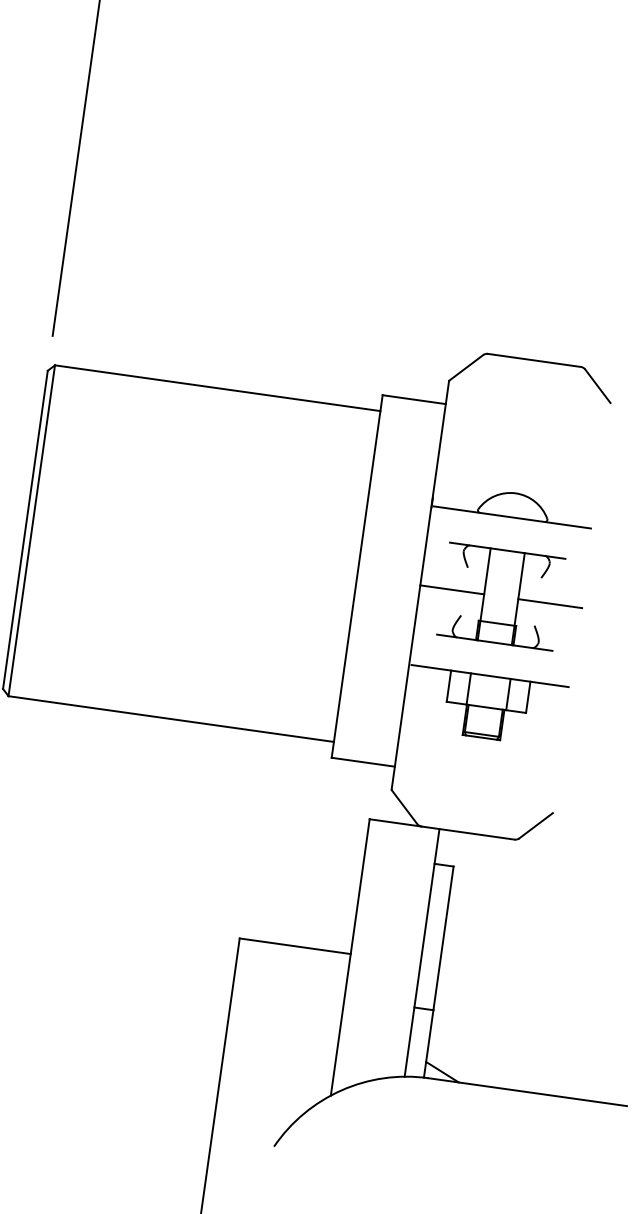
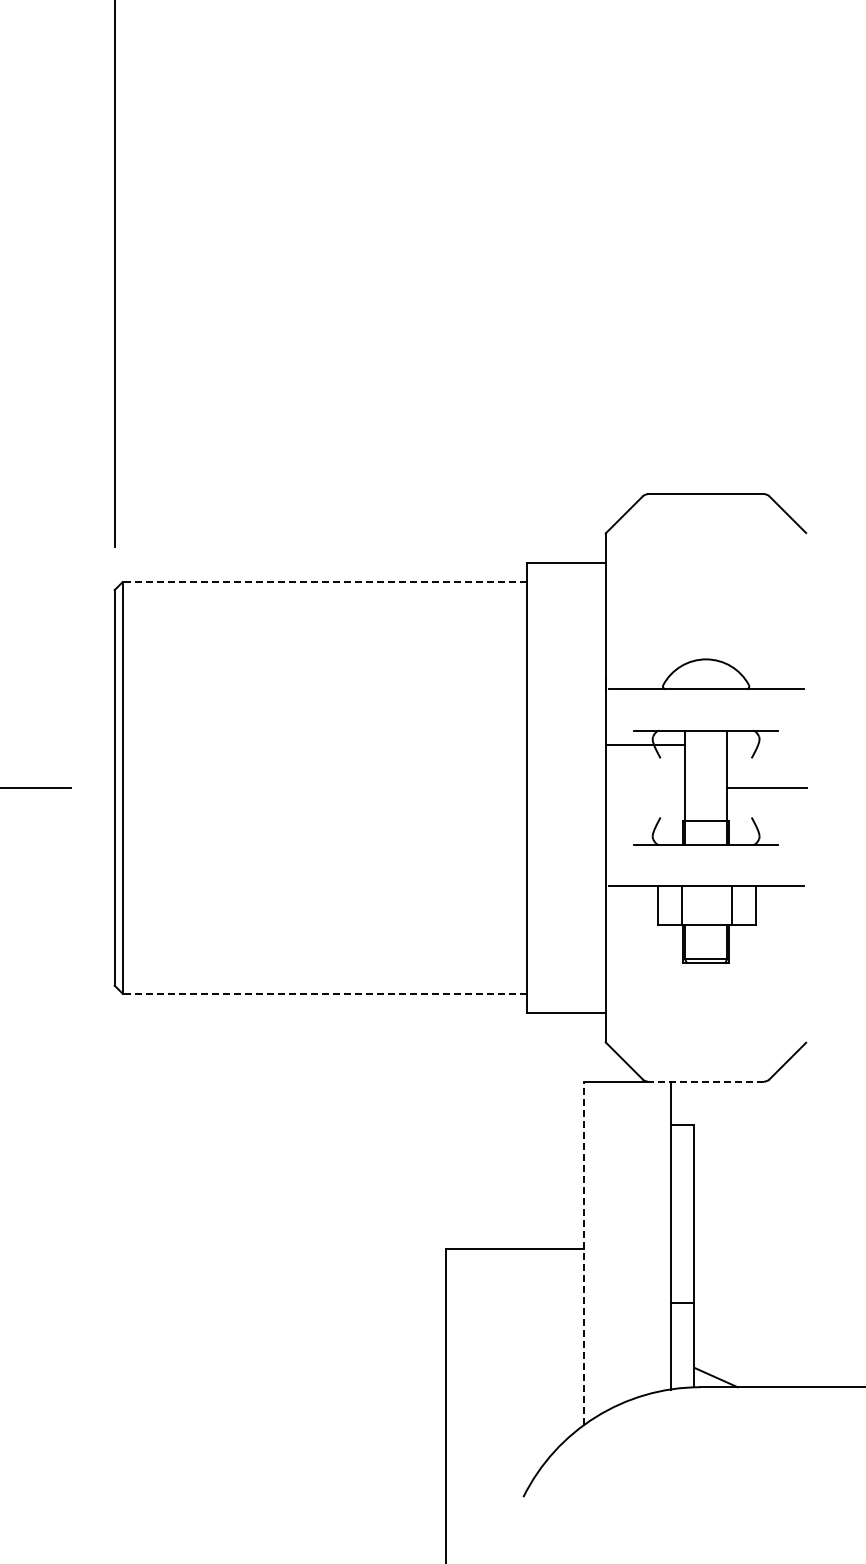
line: (217, 388) -> (324, 582), solid -> dashed
line: (451, 589) -> (644, 744), moved
line: (170, 719) -> (324, 993), solid -> dashed
line: (468, 832) -> (706, 1081), solid -> dashed
line: (349, 957) -> (583, 1253), solid -> dashed

